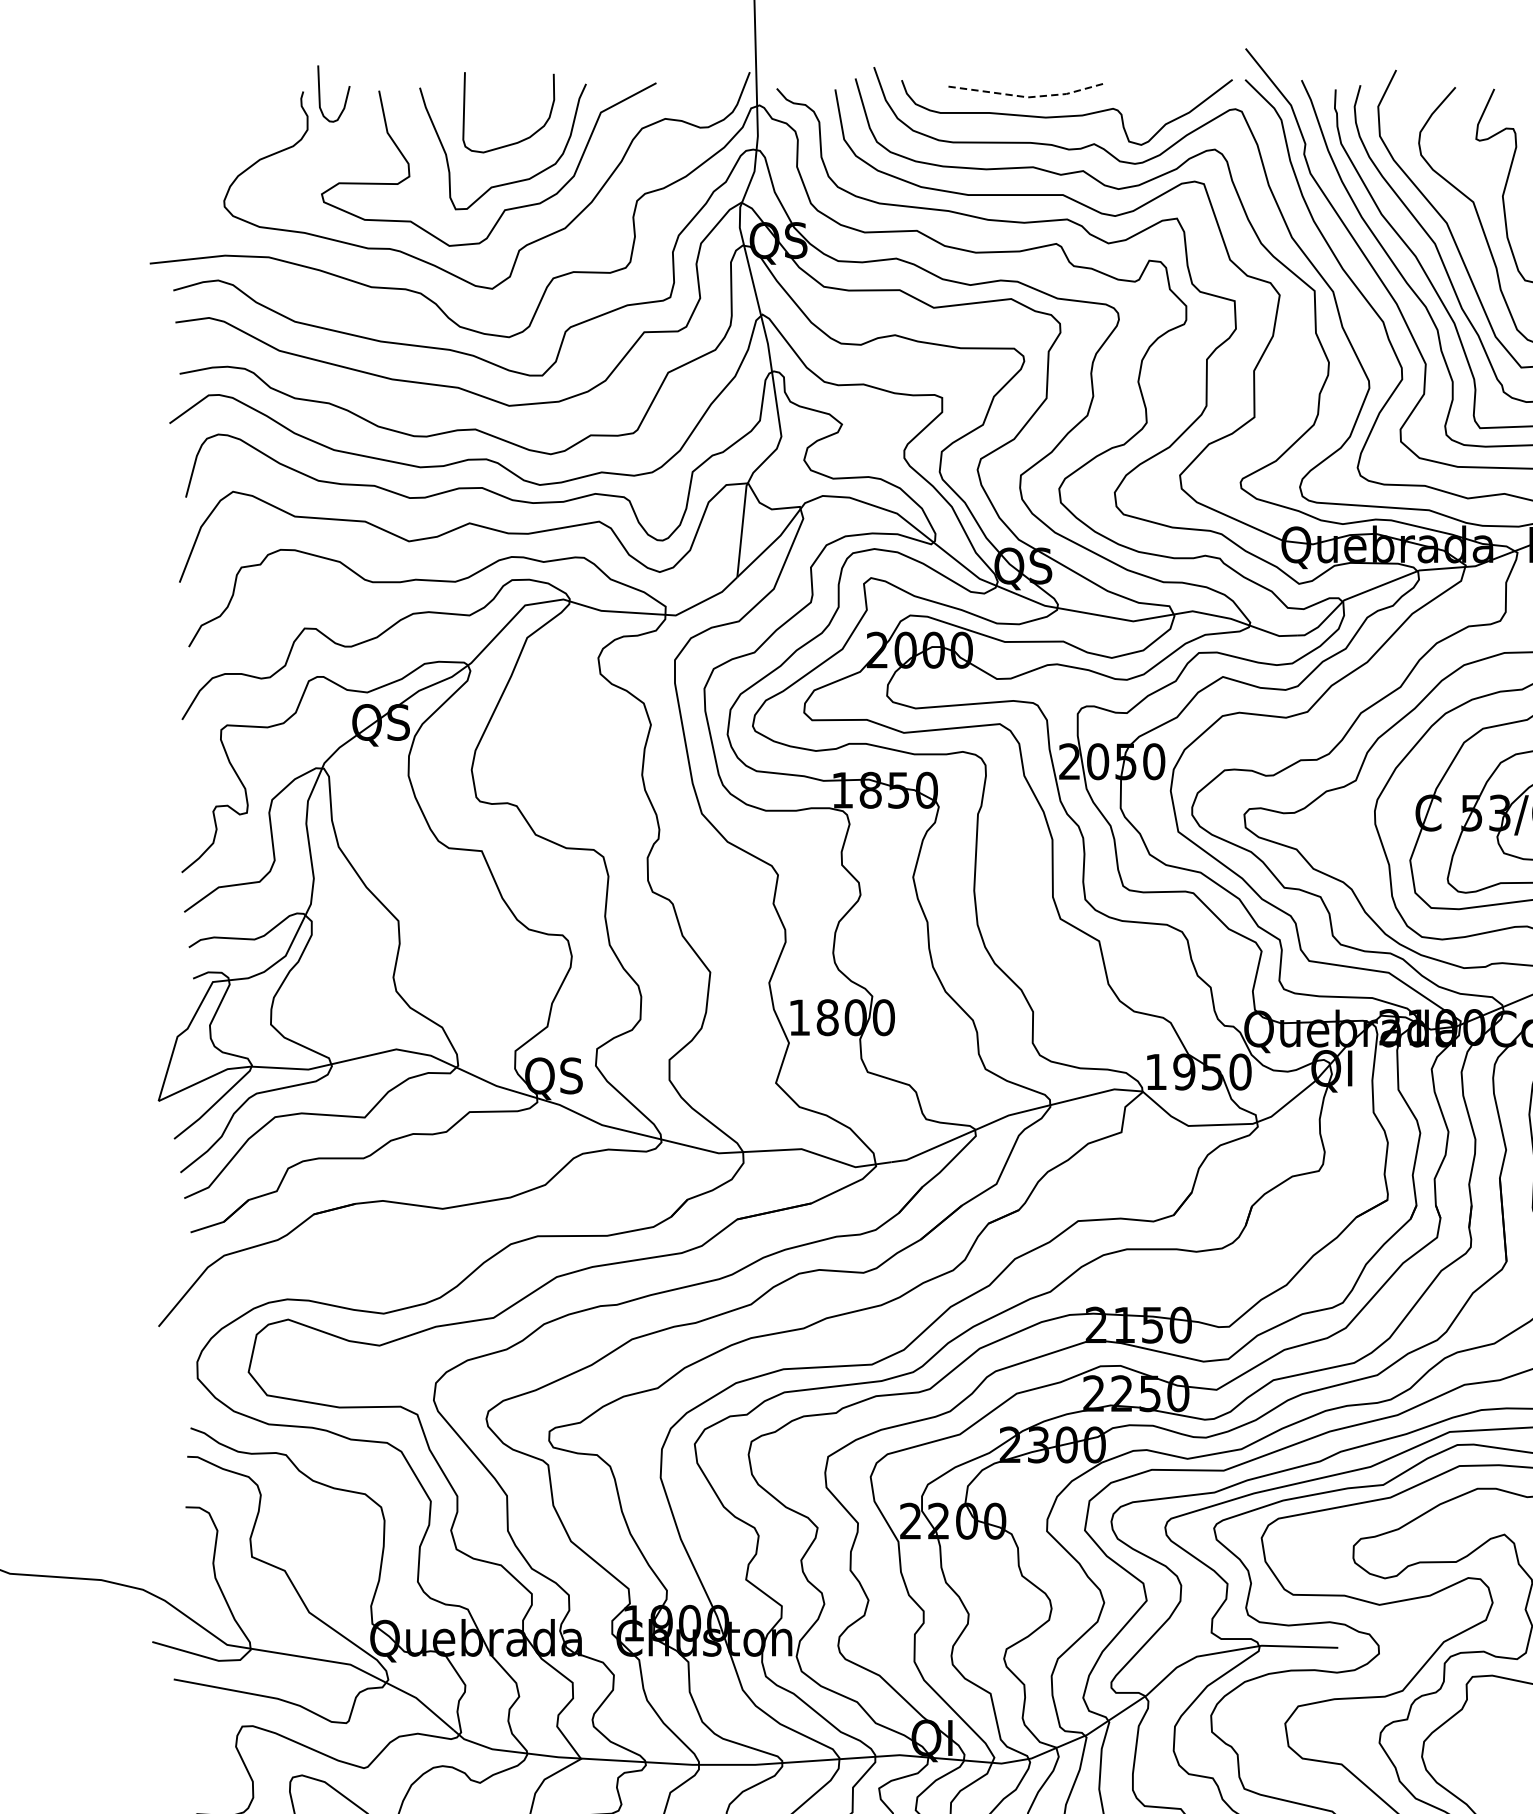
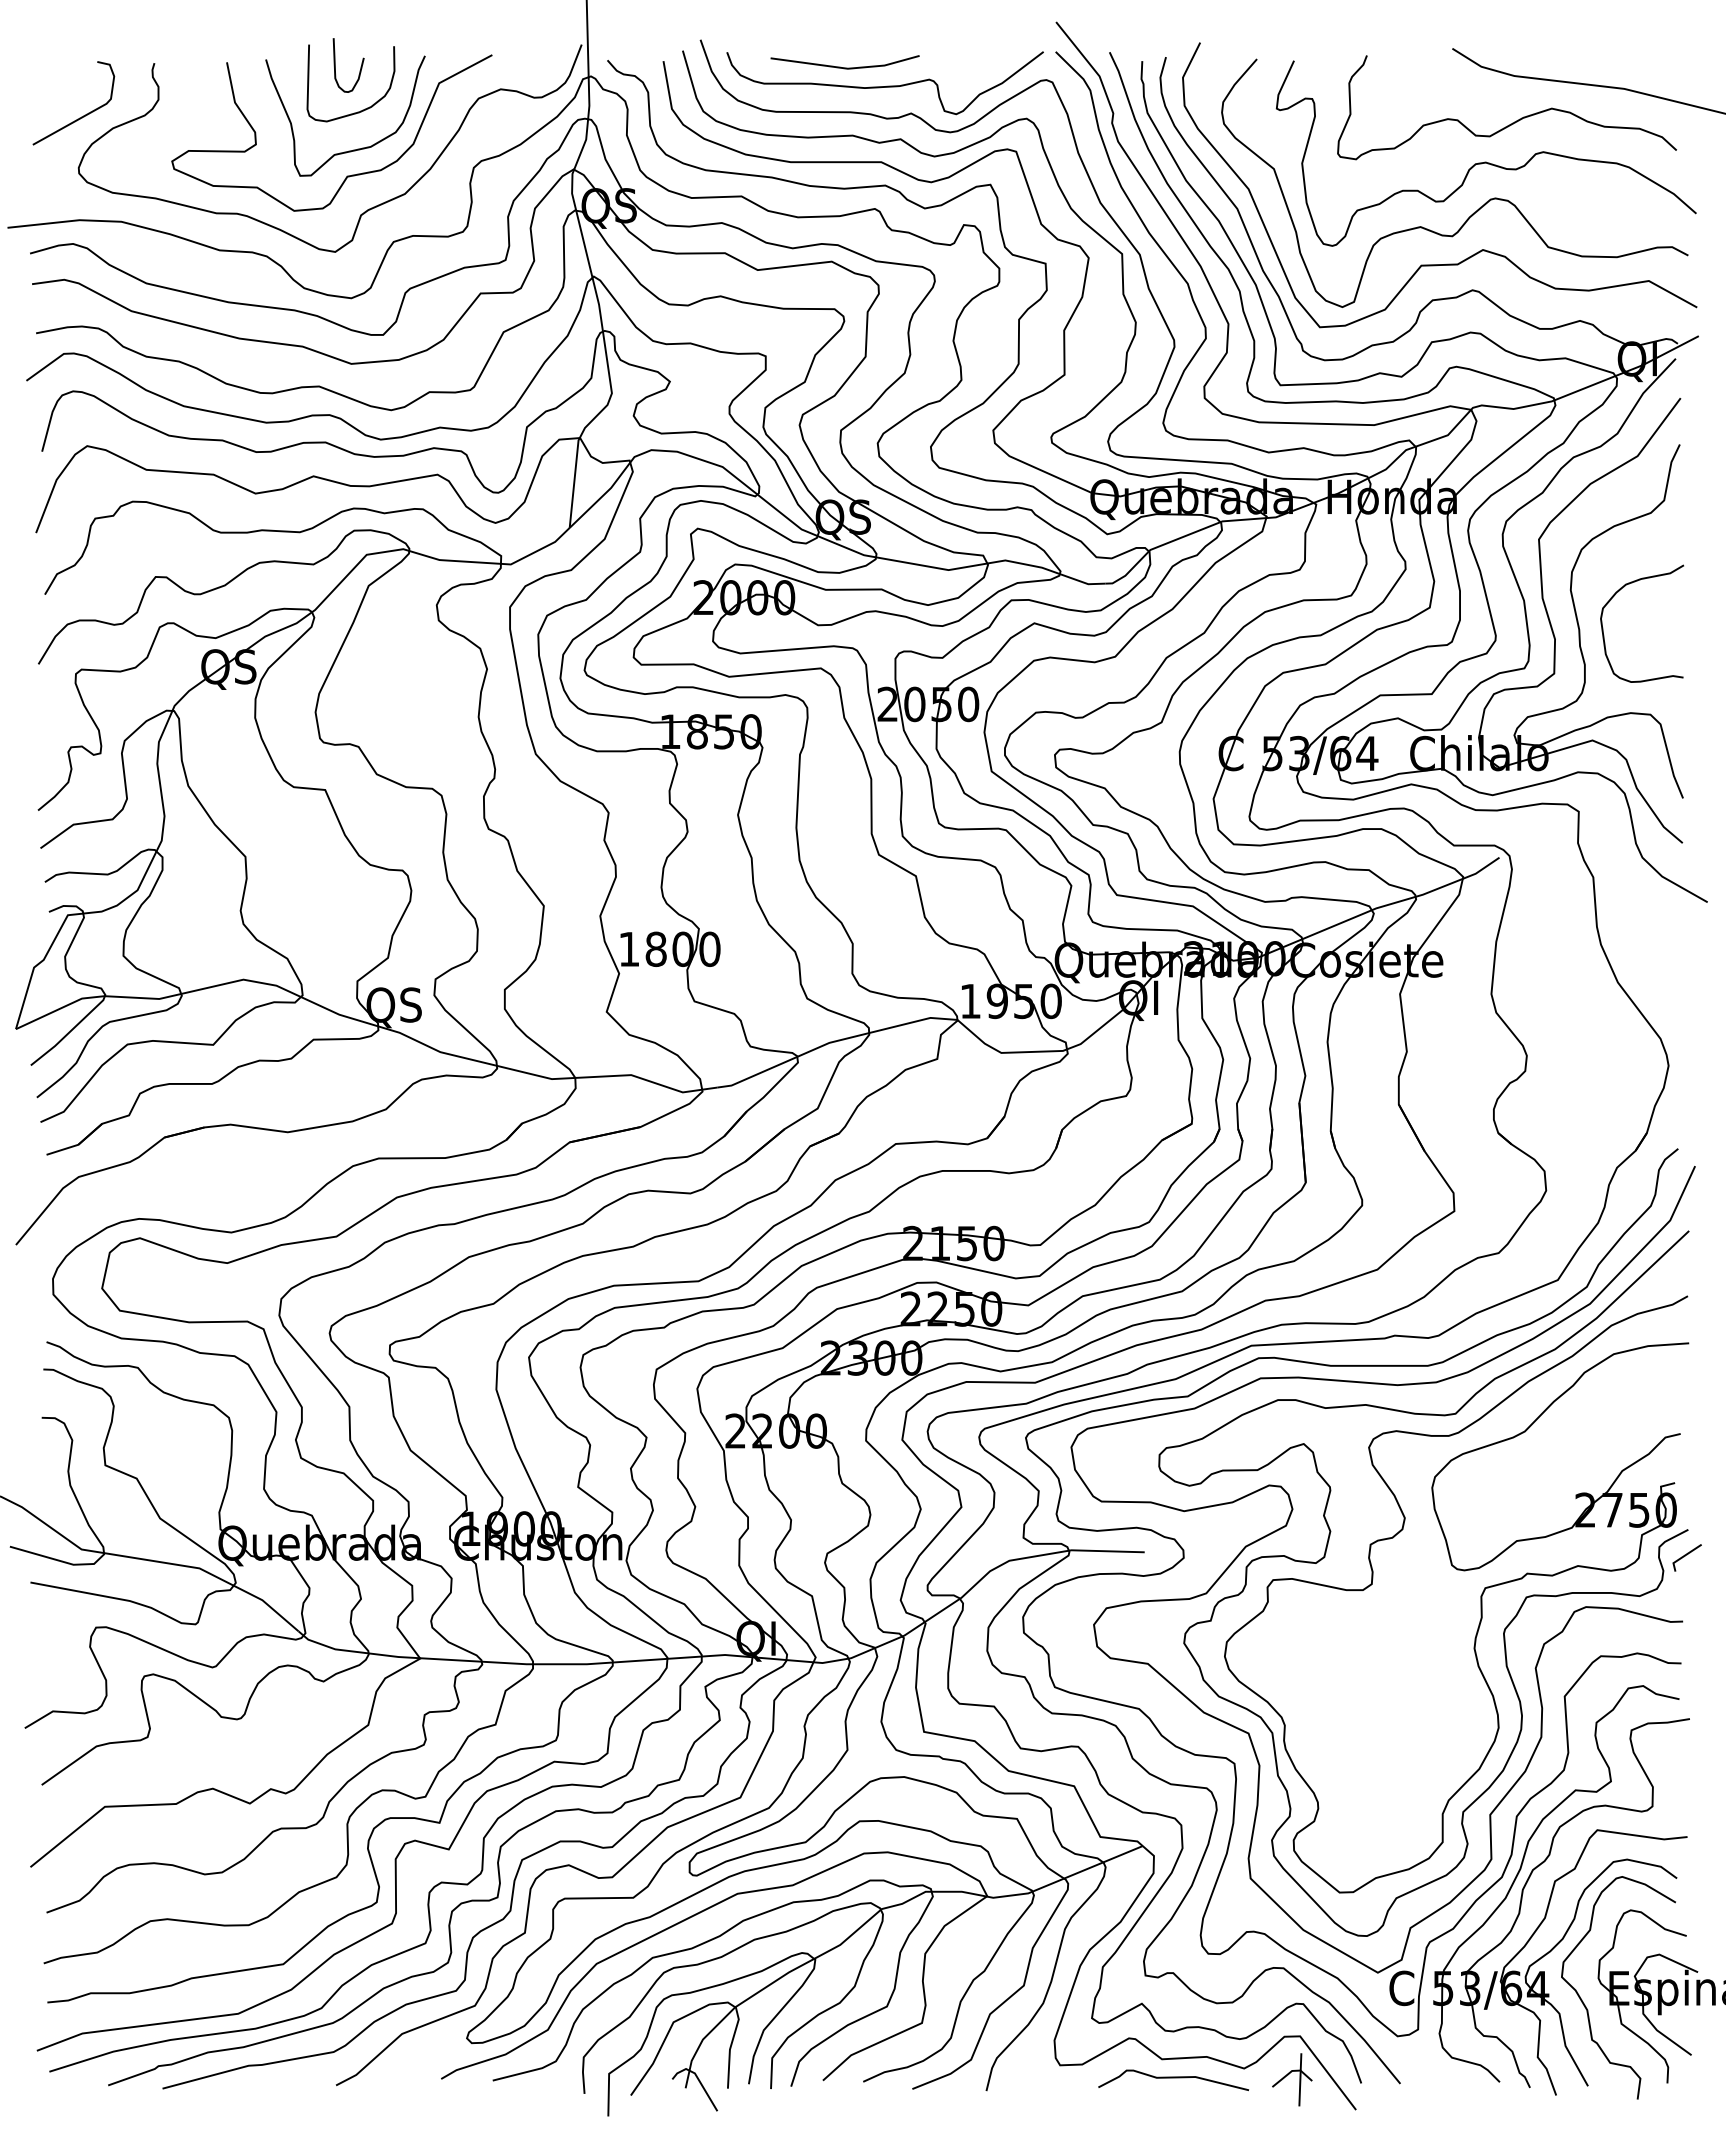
curve: (346, 95) -> (360, 66), moved
line: (1025, 97) -> (845, 68), dashed -> solid
curve: (225, 148) -> (79, 117), added

